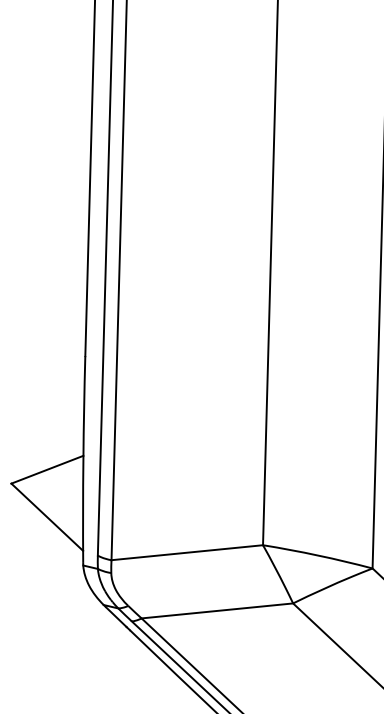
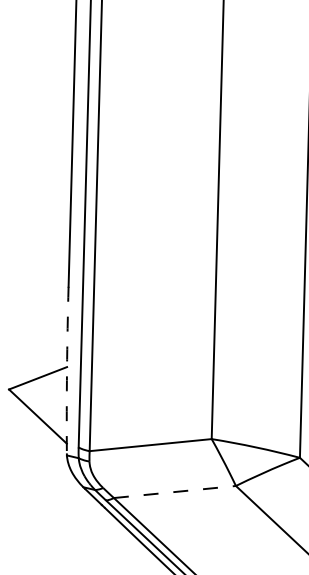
arc: (83, 460) -> (67, 370), solid -> dashed
line: (218, 610) -> (175, 491), solid -> dashed

